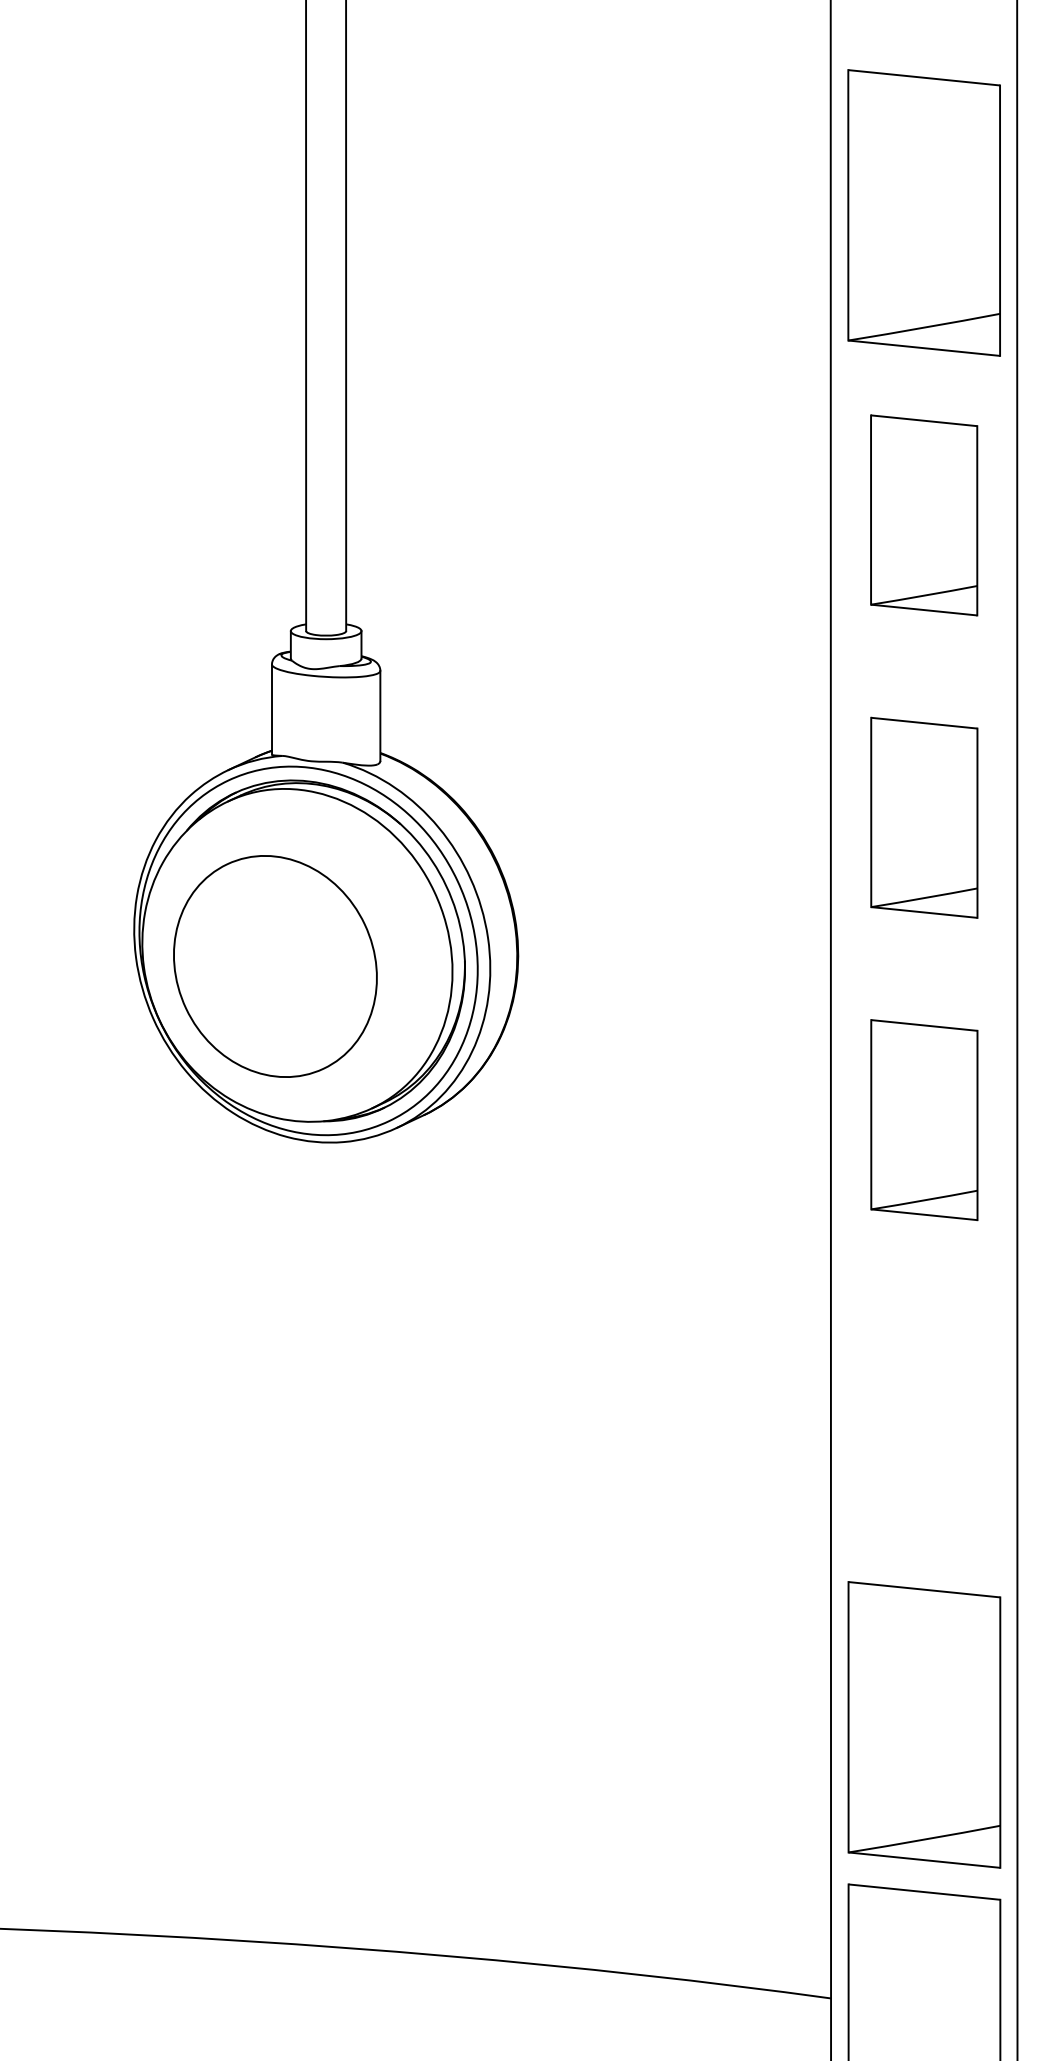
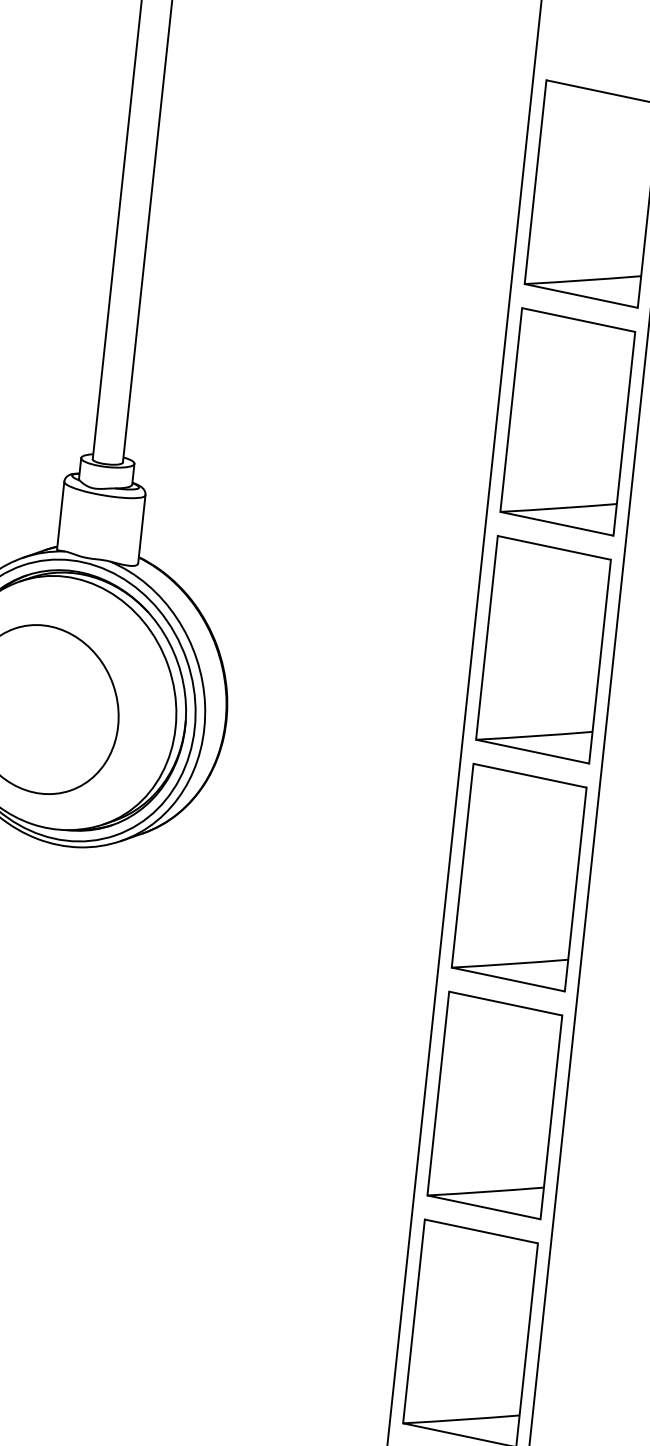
part: (923, 515) -> (567, 421), size x1.43
part: (924, 817) -> (543, 649), size x1.43
part: (924, 1119) -> (519, 877), size x1.43
part: (924, 1422) -> (494, 1105), added

